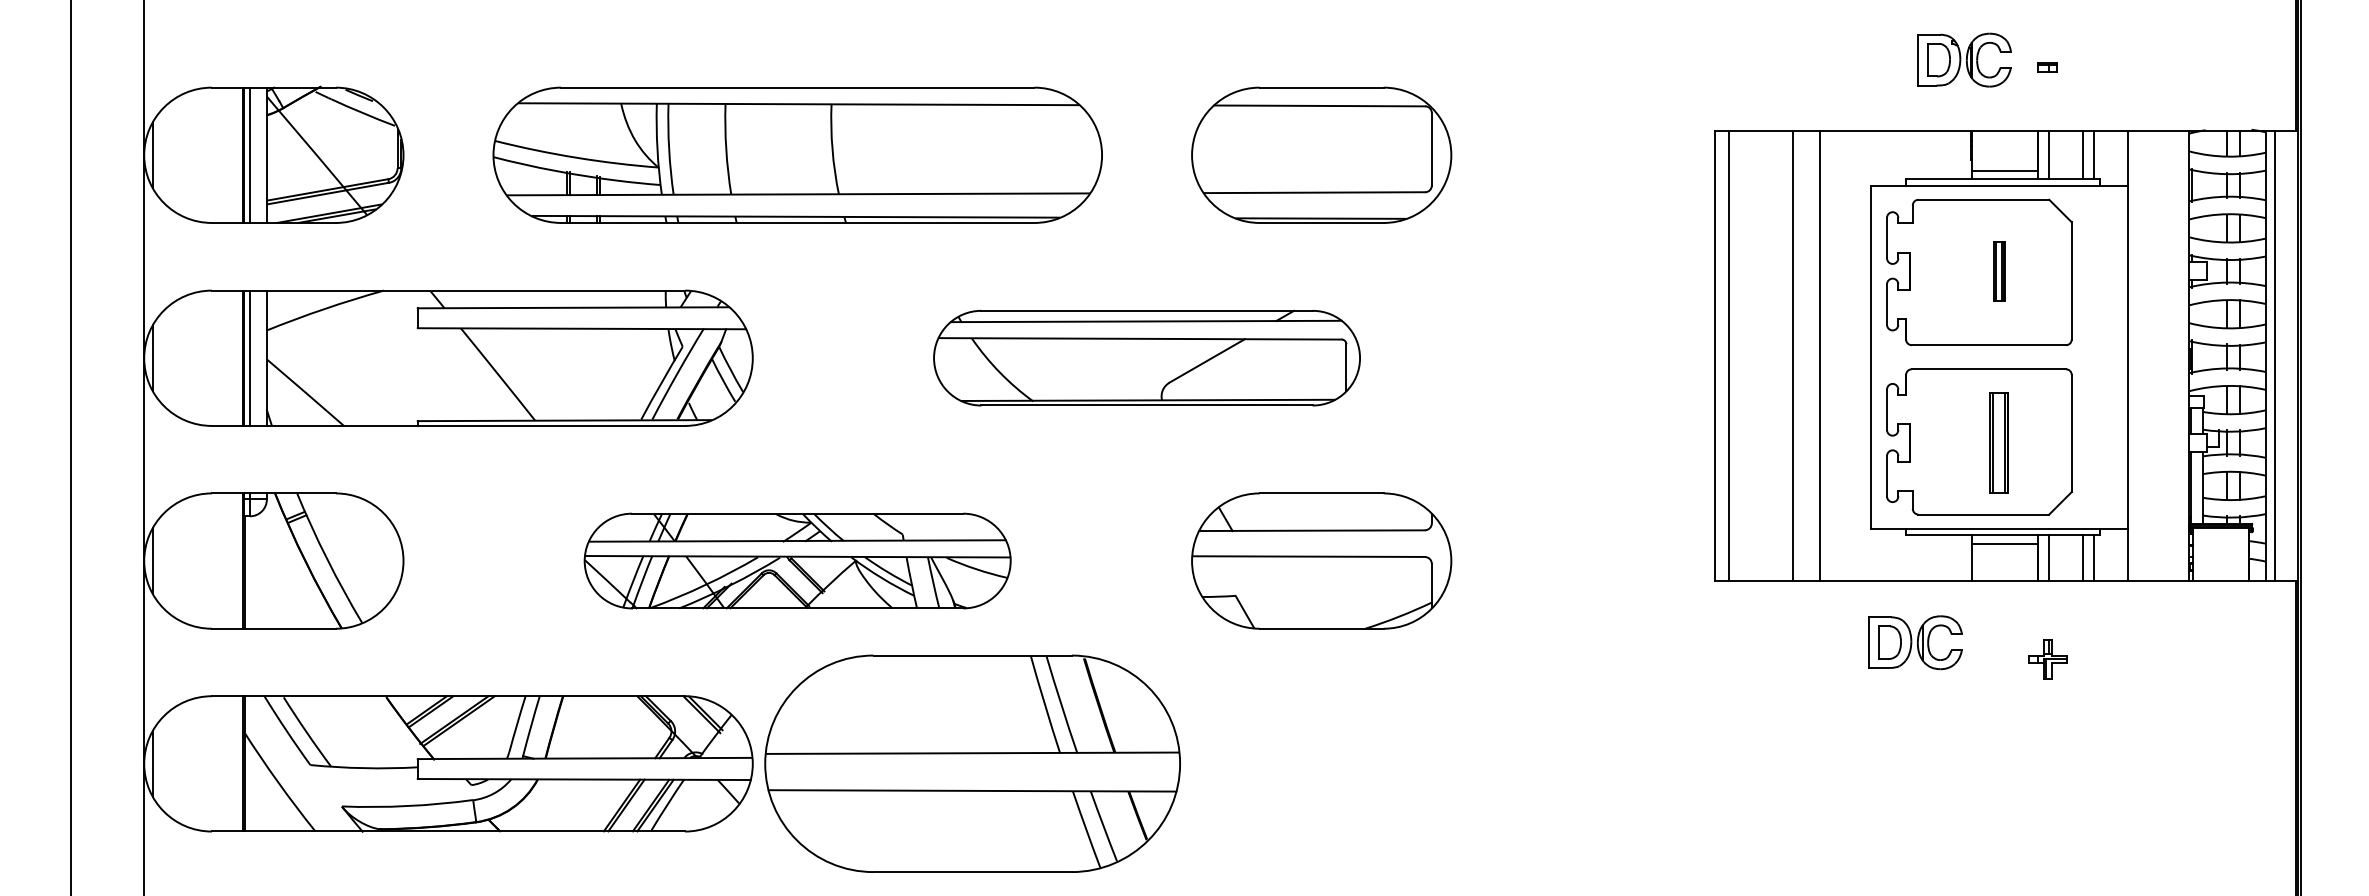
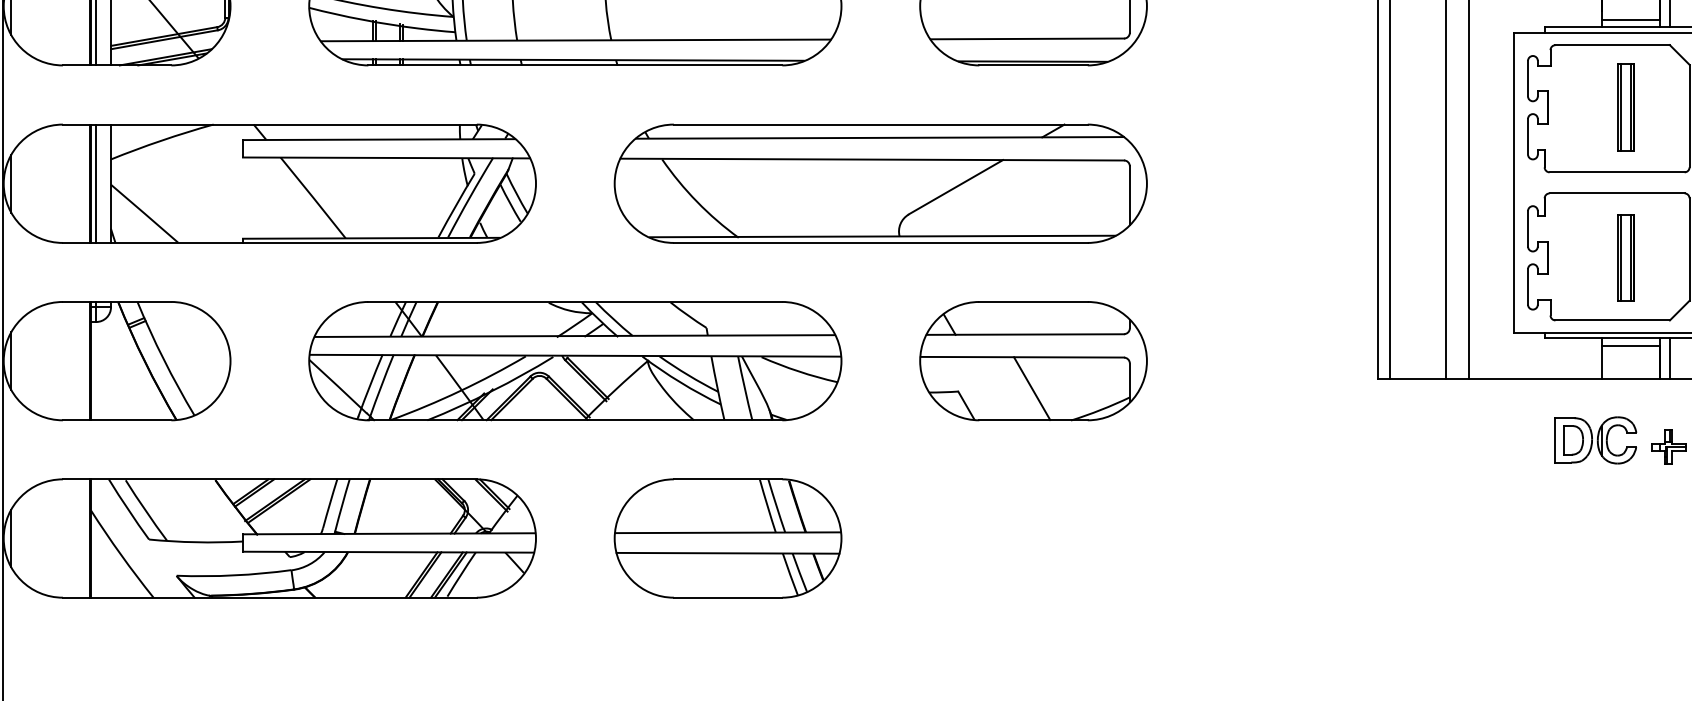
part: (1998, 271) -> (1625, 107), size x1.67
part: (1146, 357) -> (880, 183), size x1.43
part: (797, 560) -> (575, 360), size x1.43
line: (1319, 592) -> (1031, 388), added
part: (1915, 642) -> (1595, 440), moved
part: (971, 763) -> (727, 538), size x0.62

